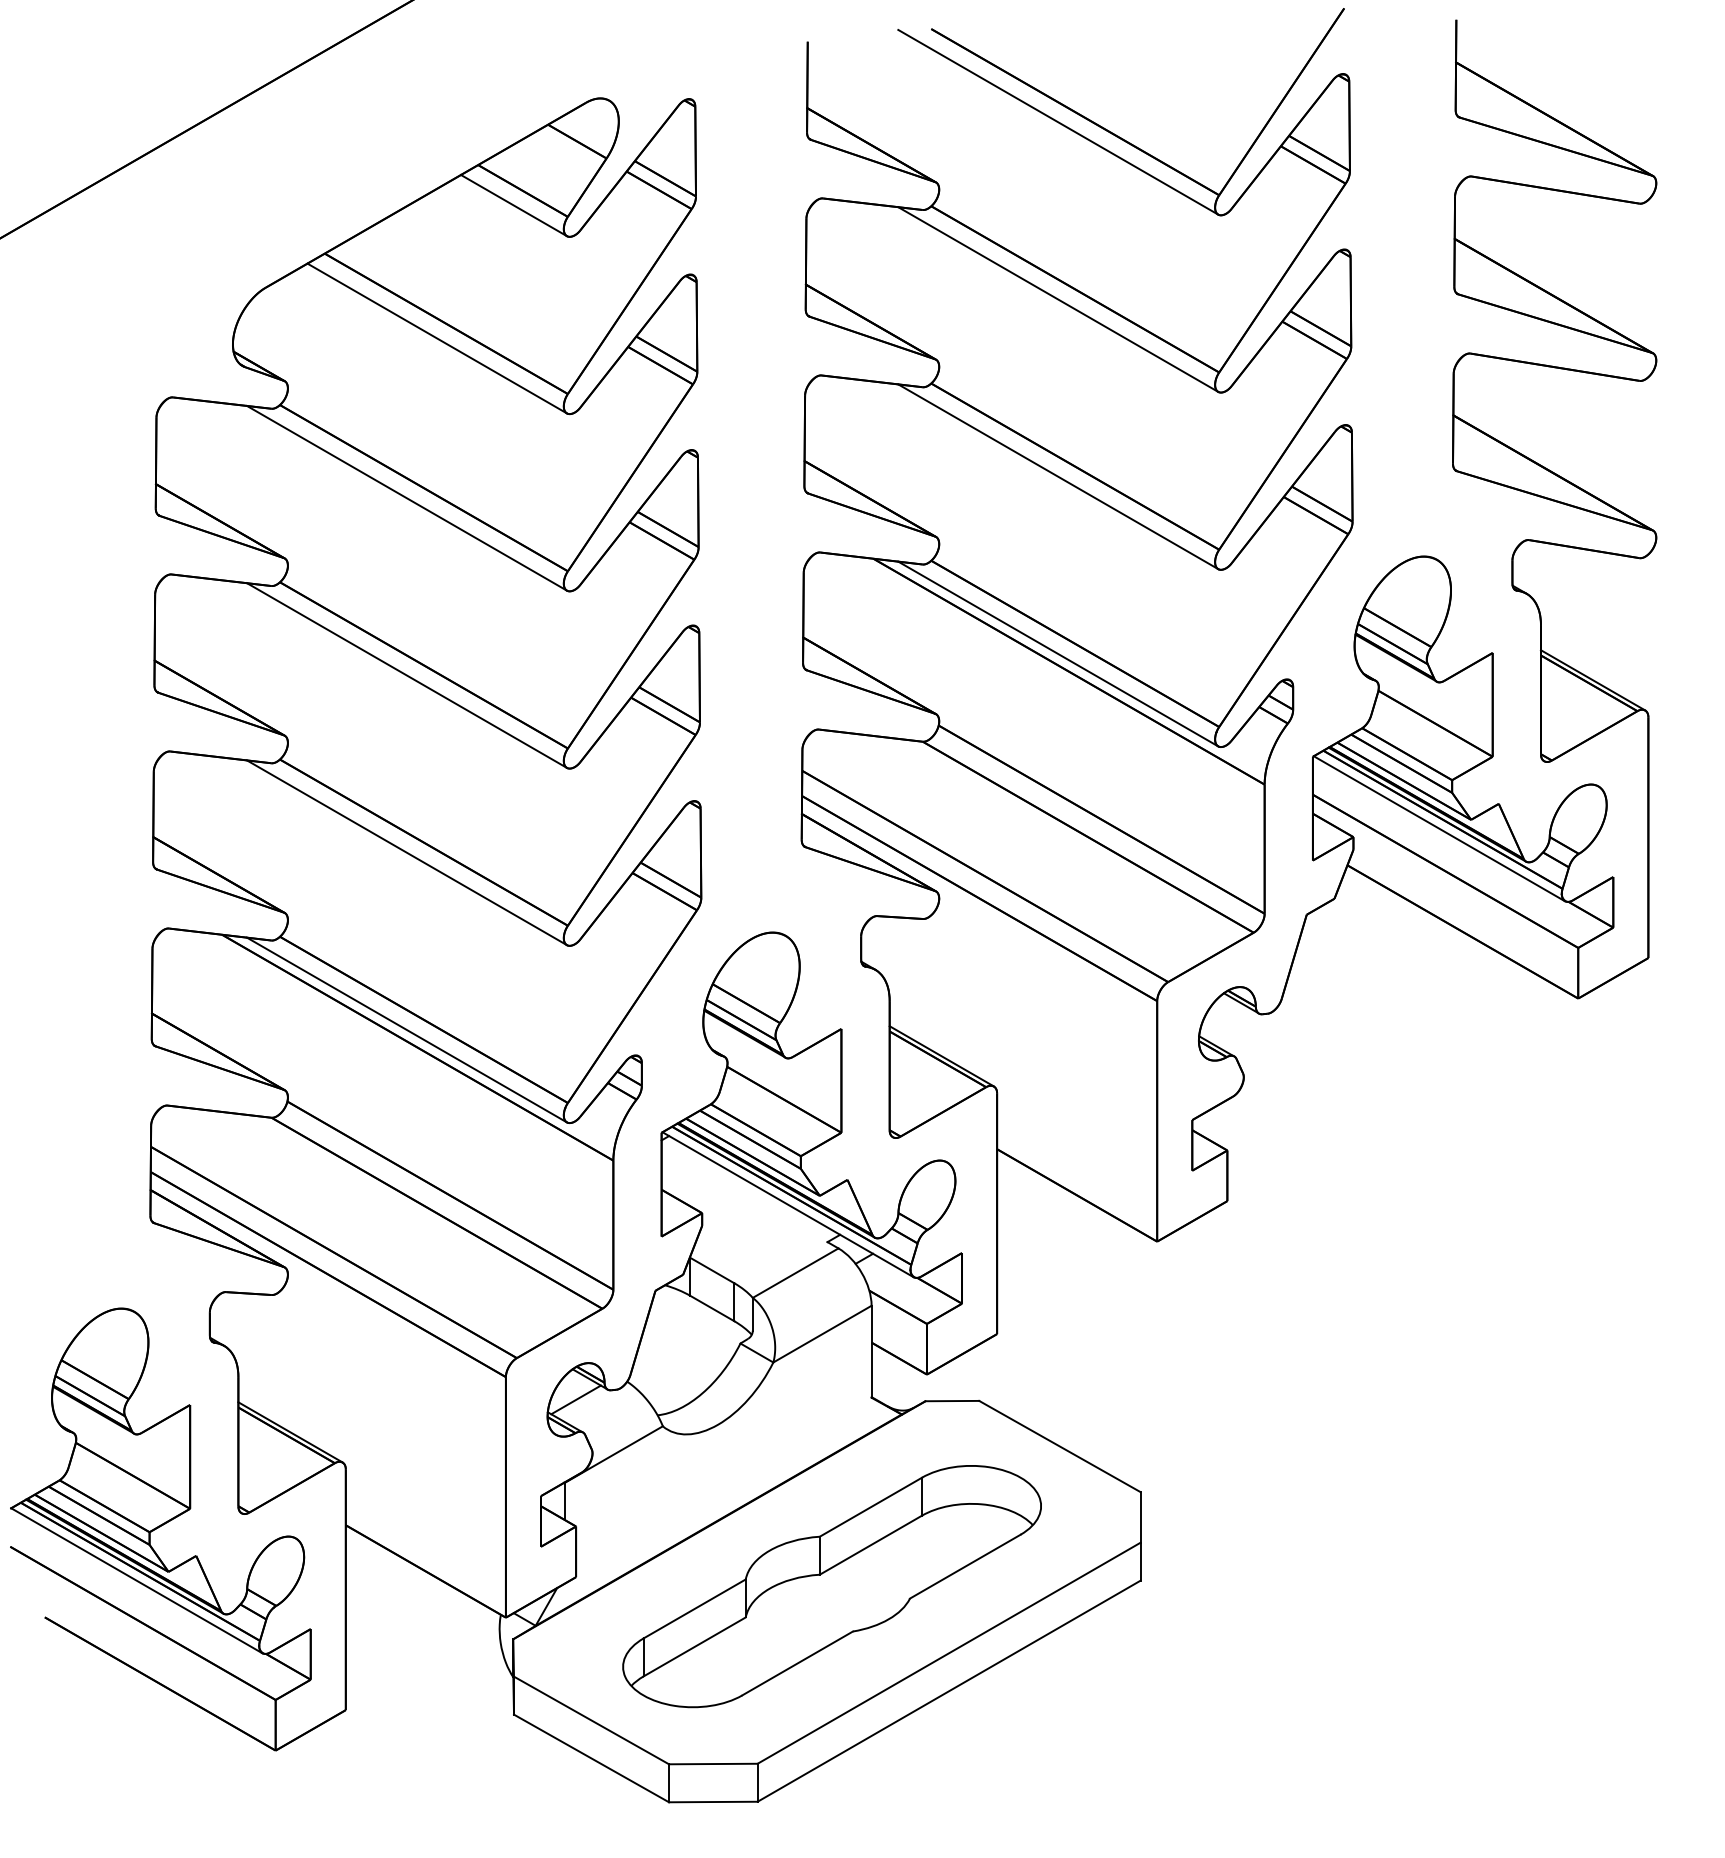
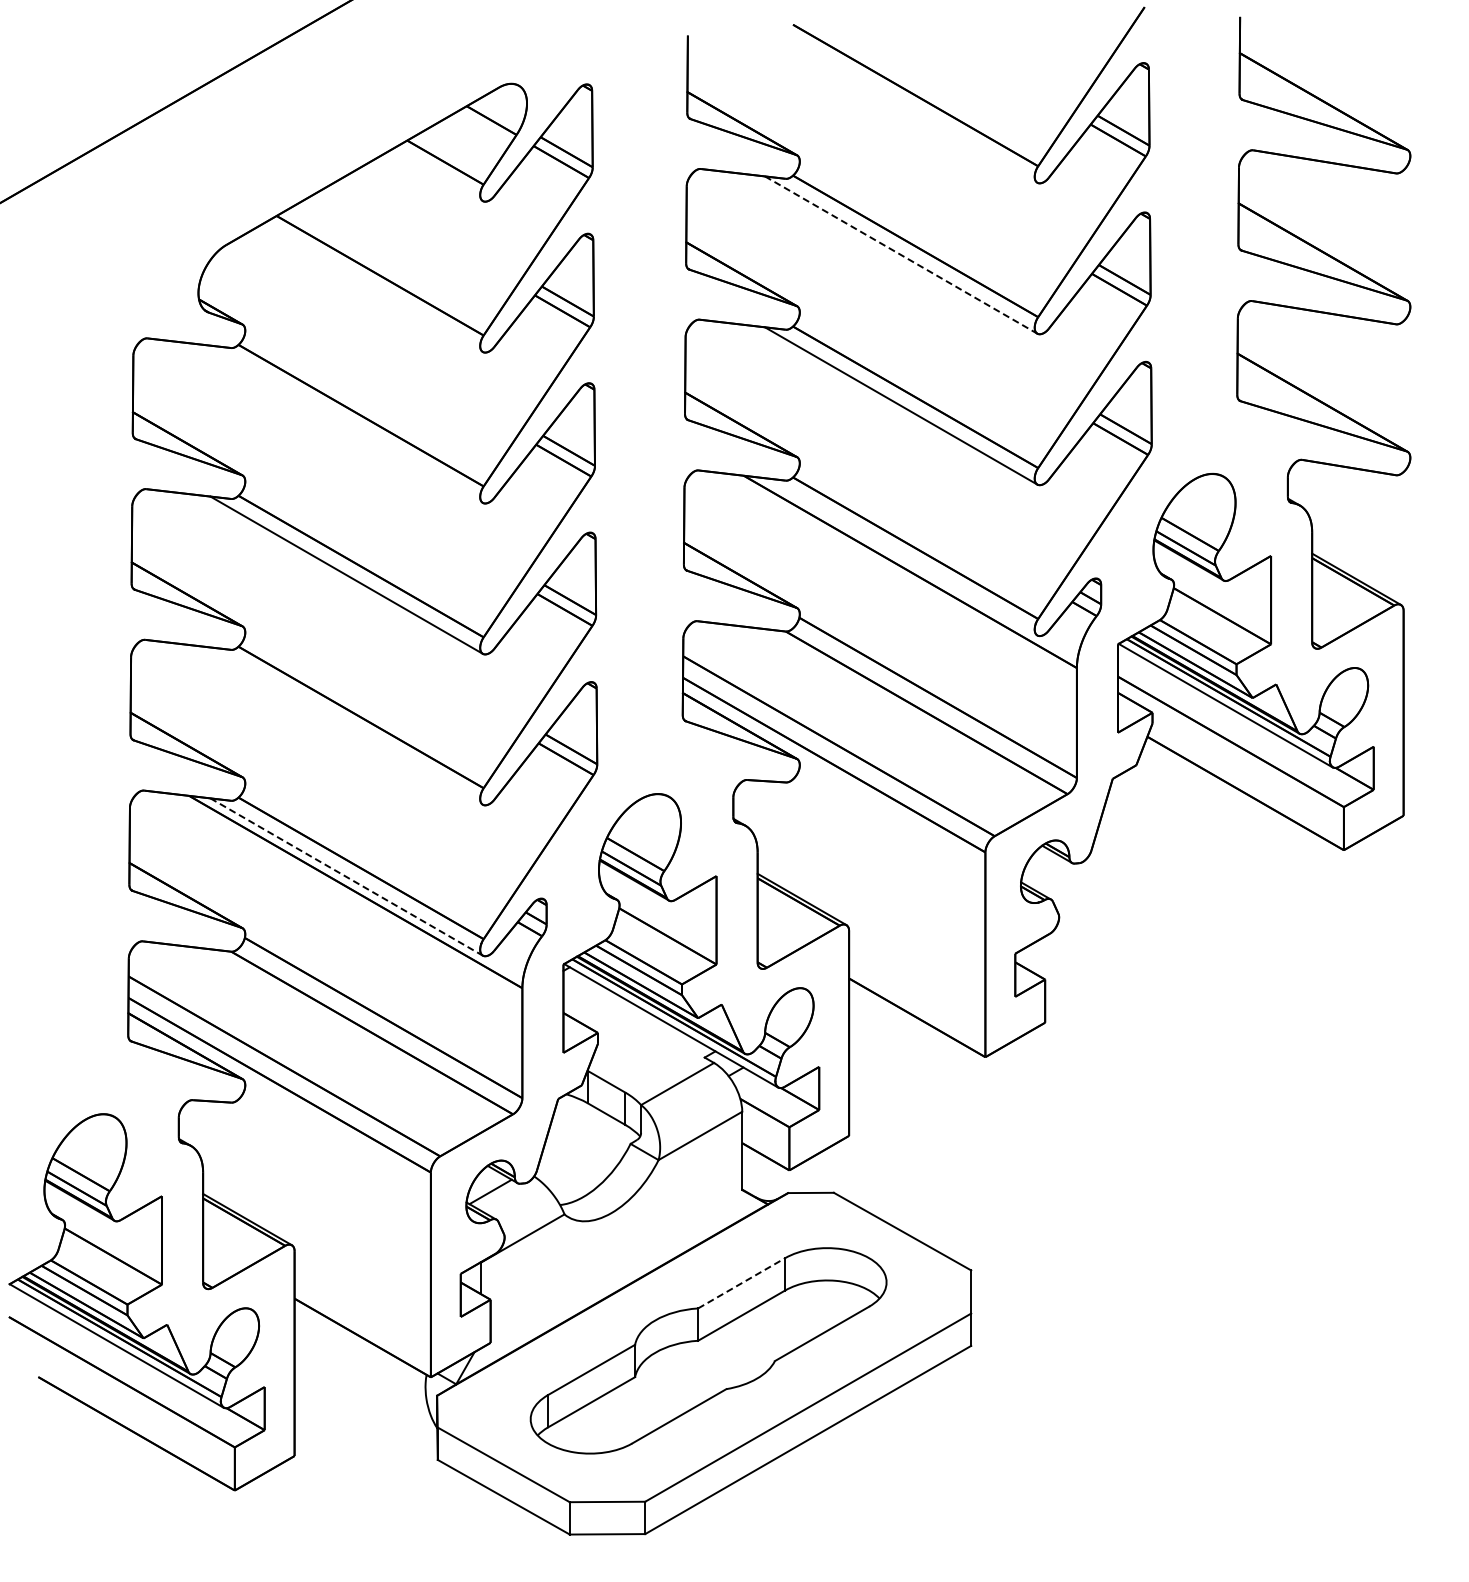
line: (1057, 121) -> (900, 103), removed
line: (513, 206) -> (437, 175), removed
line: (1058, 300) -> (901, 255), solid -> dashed
line: (436, 338) -> (371, 288), removed
line: (406, 497) -> (346, 423), removed
line: (1057, 653) -> (900, 556), removed
line: (406, 852) -> (346, 725), removed
line: (407, 1030) -> (347, 877), solid -> dashed
line: (871, 1507) -> (742, 1283), solid -> dashed

